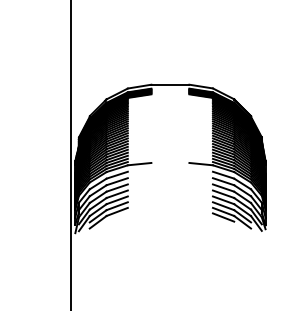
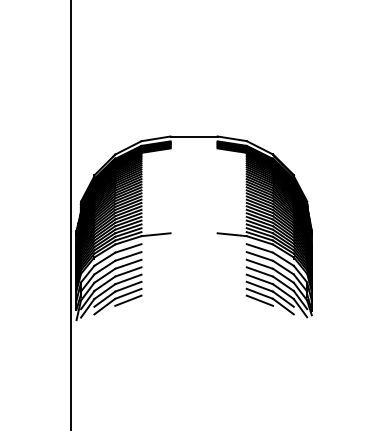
line: (117, 217) -> (128, 300), added

